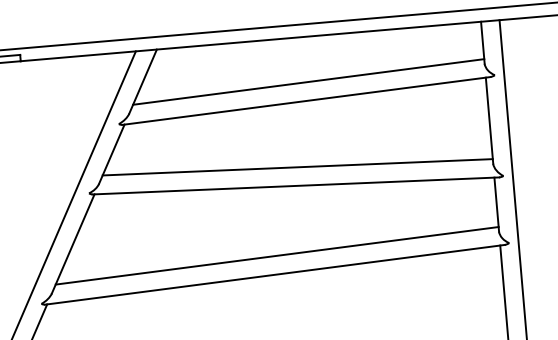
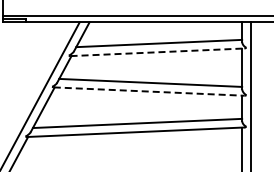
line: (306, 101) -> (157, 52), solid -> dashed
line: (296, 185) -> (149, 91), solid -> dashed

